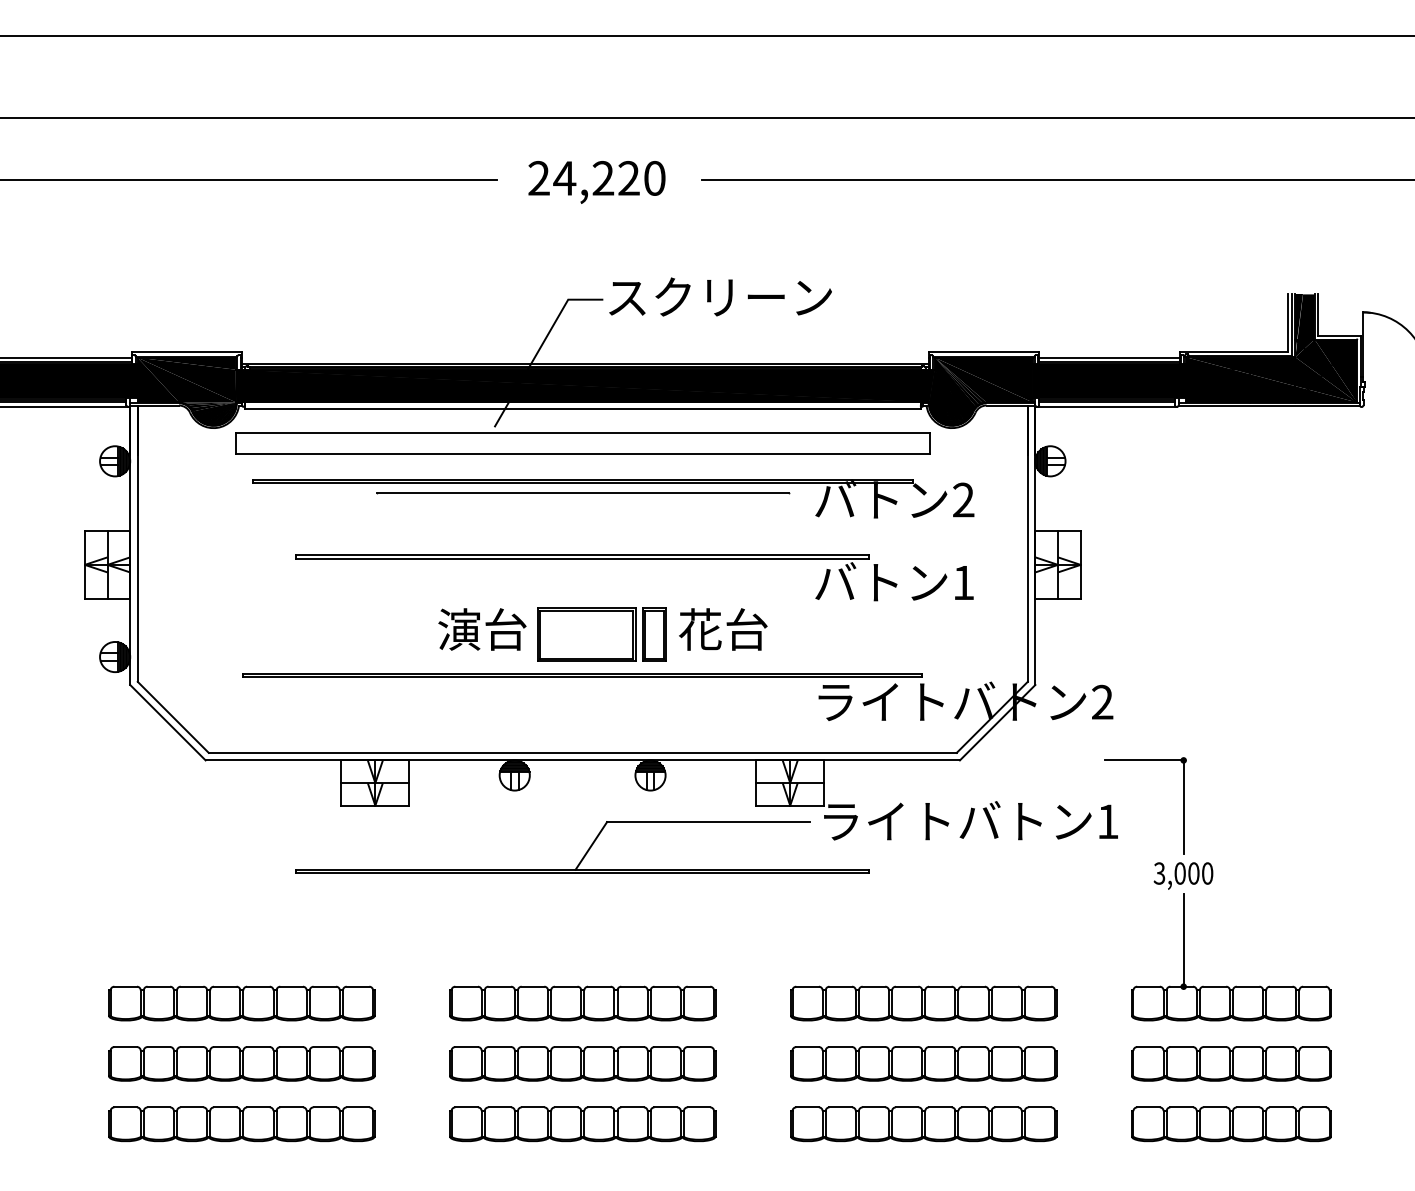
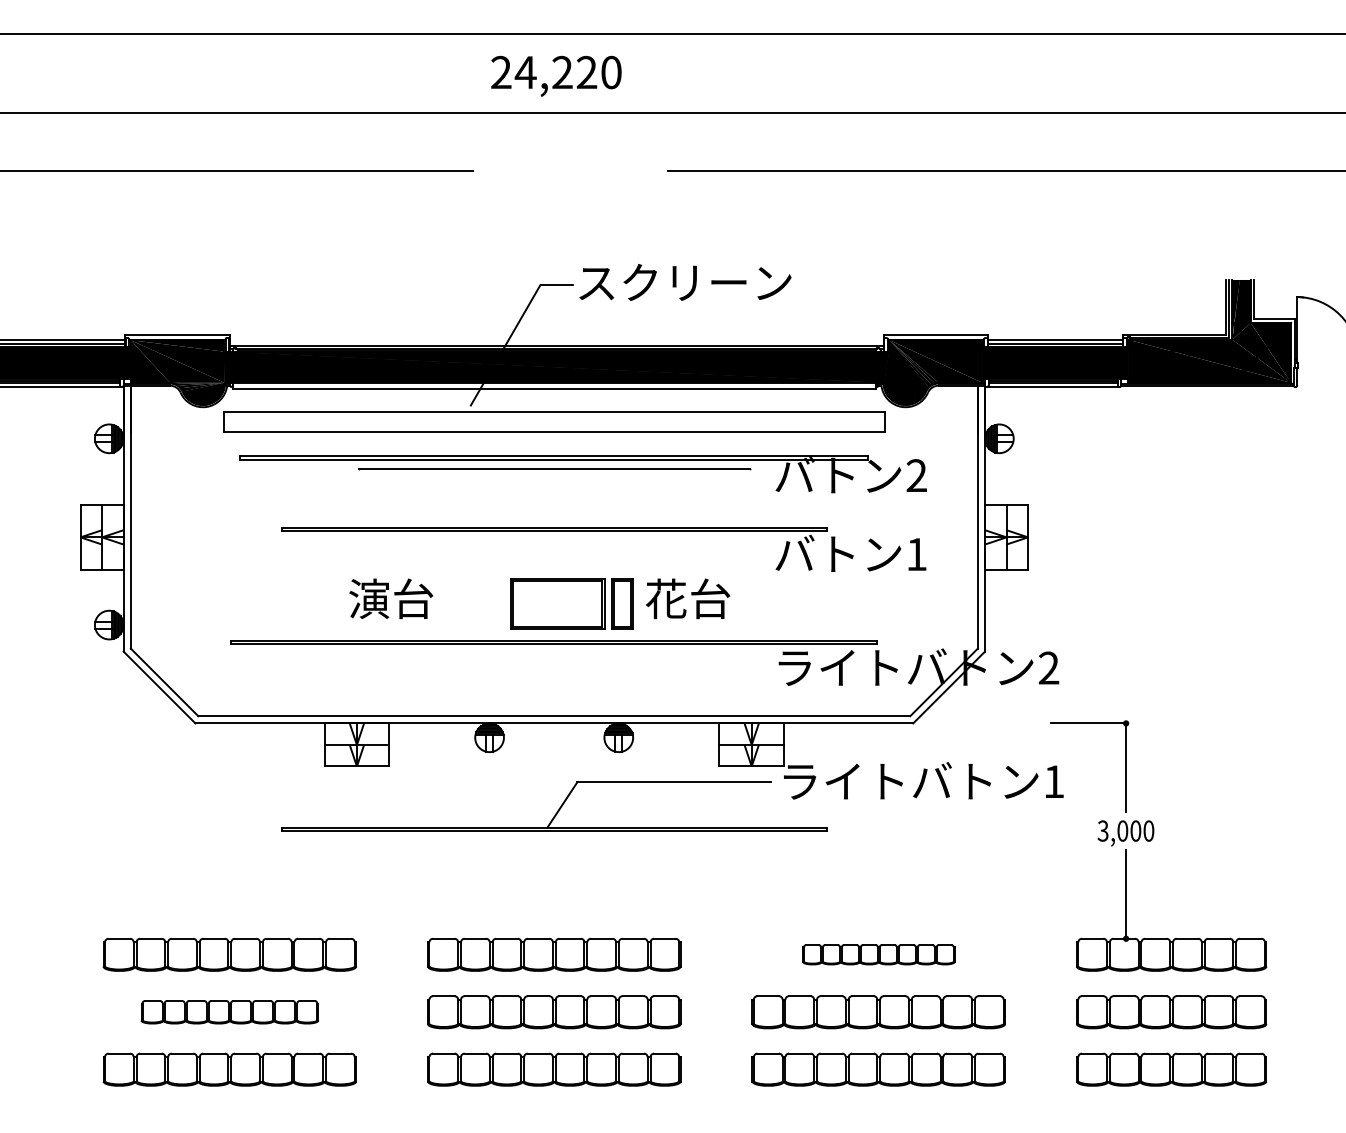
text: (596, 182) -> (555, 76), moved
text: (482, 629) -> (391, 598), moved
part: (923, 1003) -> (878, 954), size x0.6
part: (241, 1063) -> (229, 1011), size x0.7

